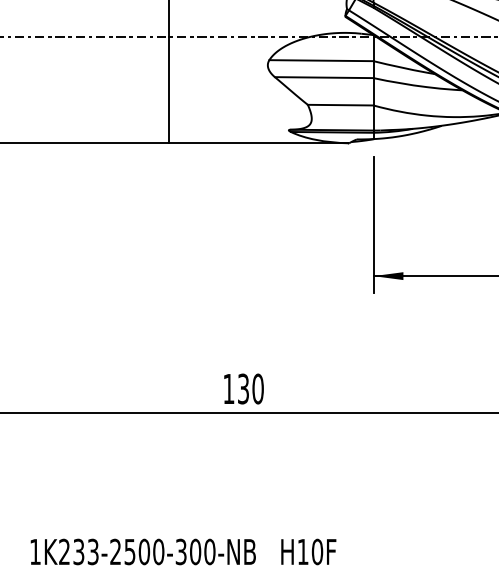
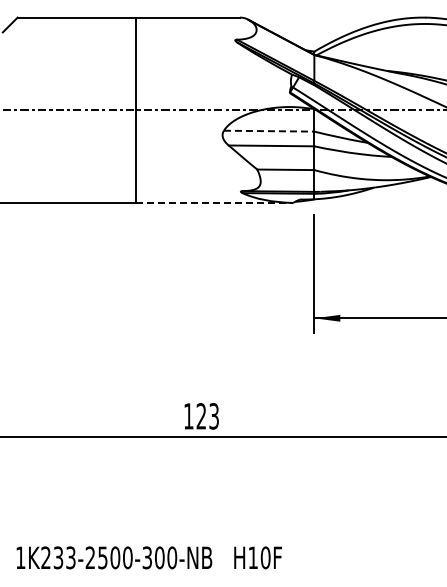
line: (321, 61) -> (269, 131), solid -> dashed
line: (258, 143) -> (214, 203), solid -> dashed
text: (250, 389) -> (207, 416), 130 -> 123

